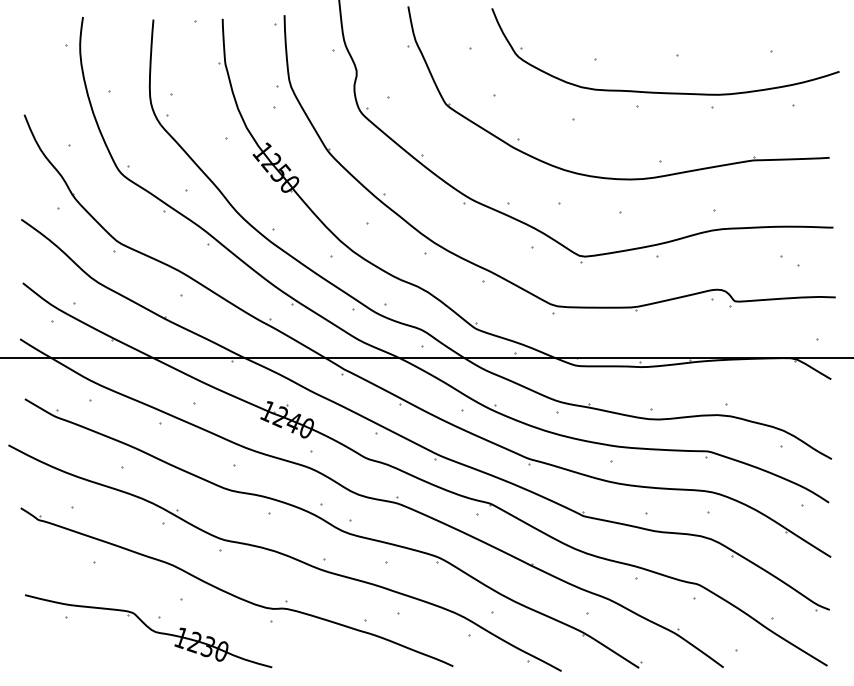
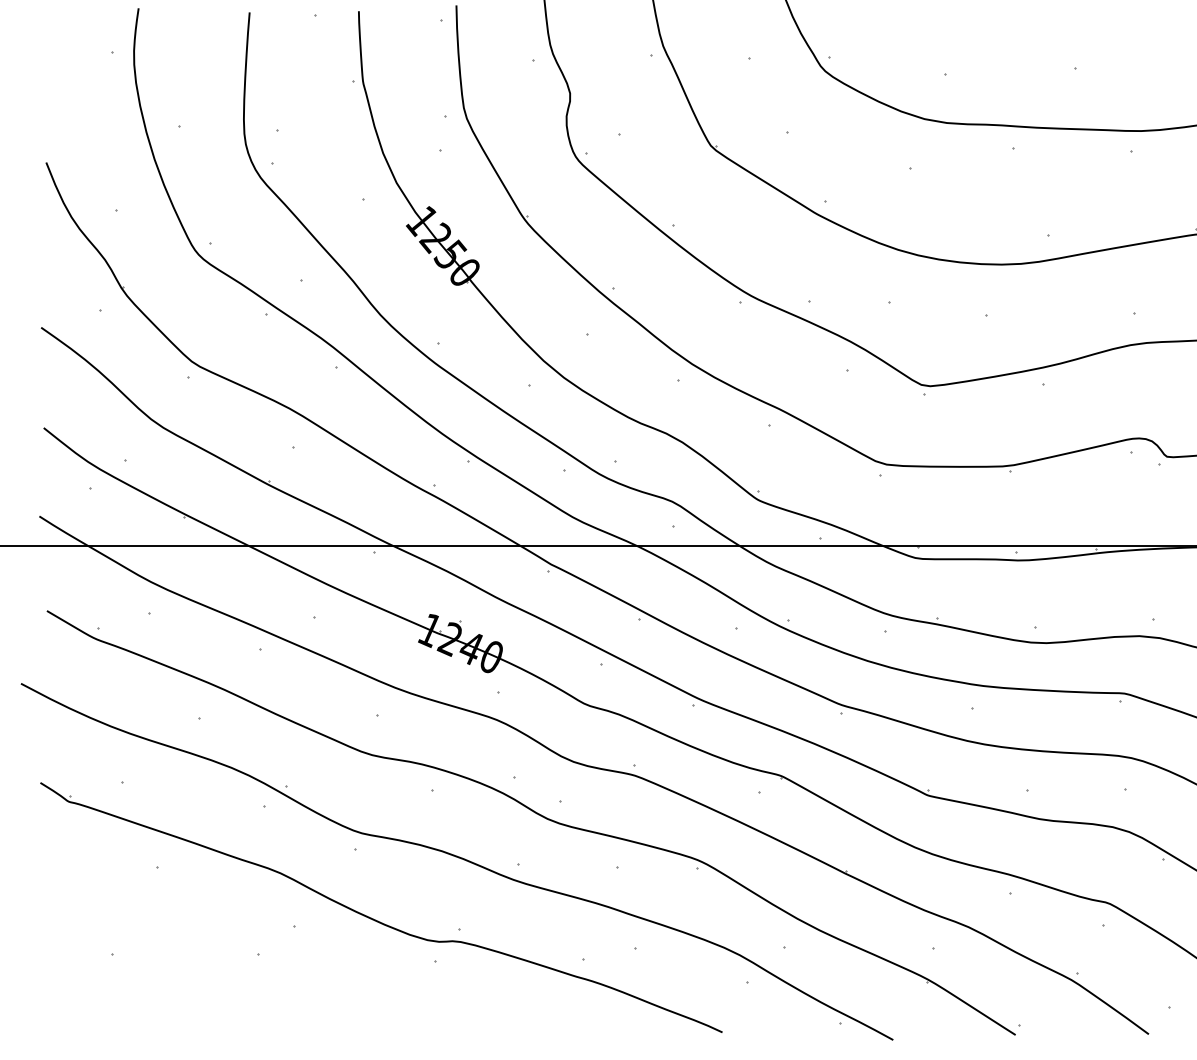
part: (148, 631) -> (241, 977), removed

